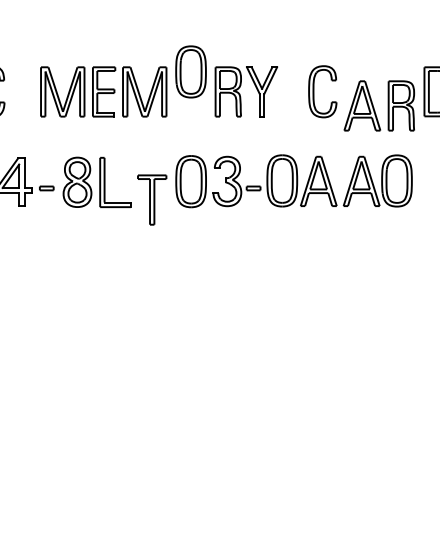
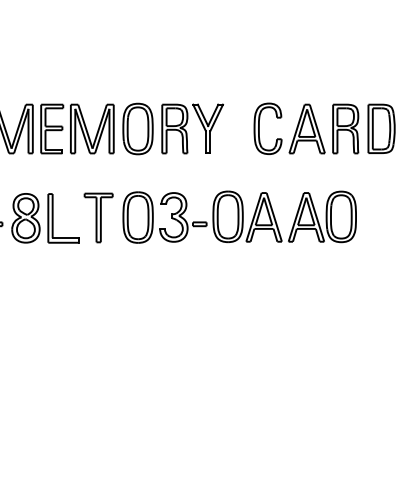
part: (190, 71) -> (137, 128), moved
part: (379, 105) -> (324, 128), moved
part: (152, 199) -> (98, 217), moved

